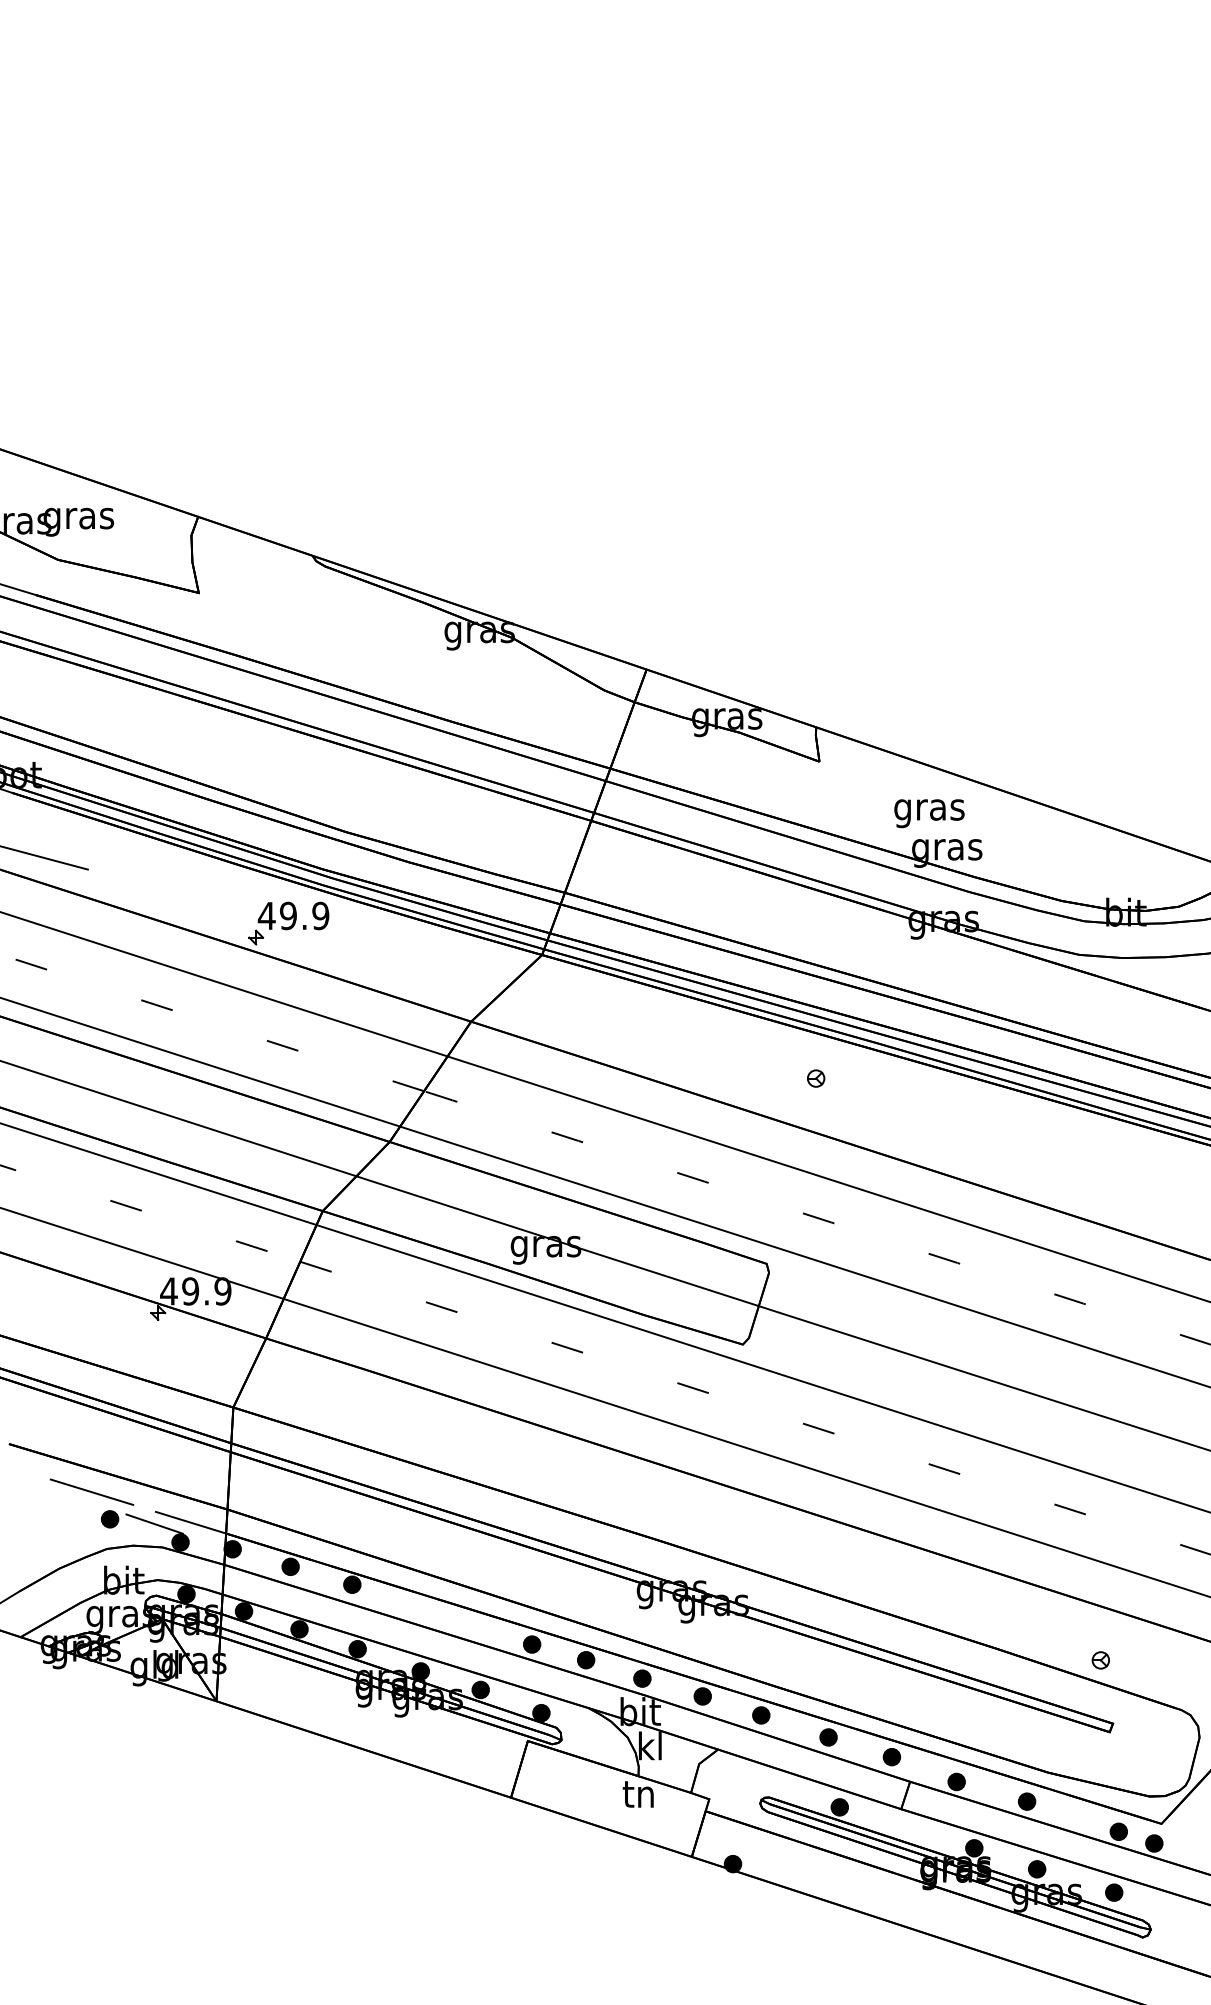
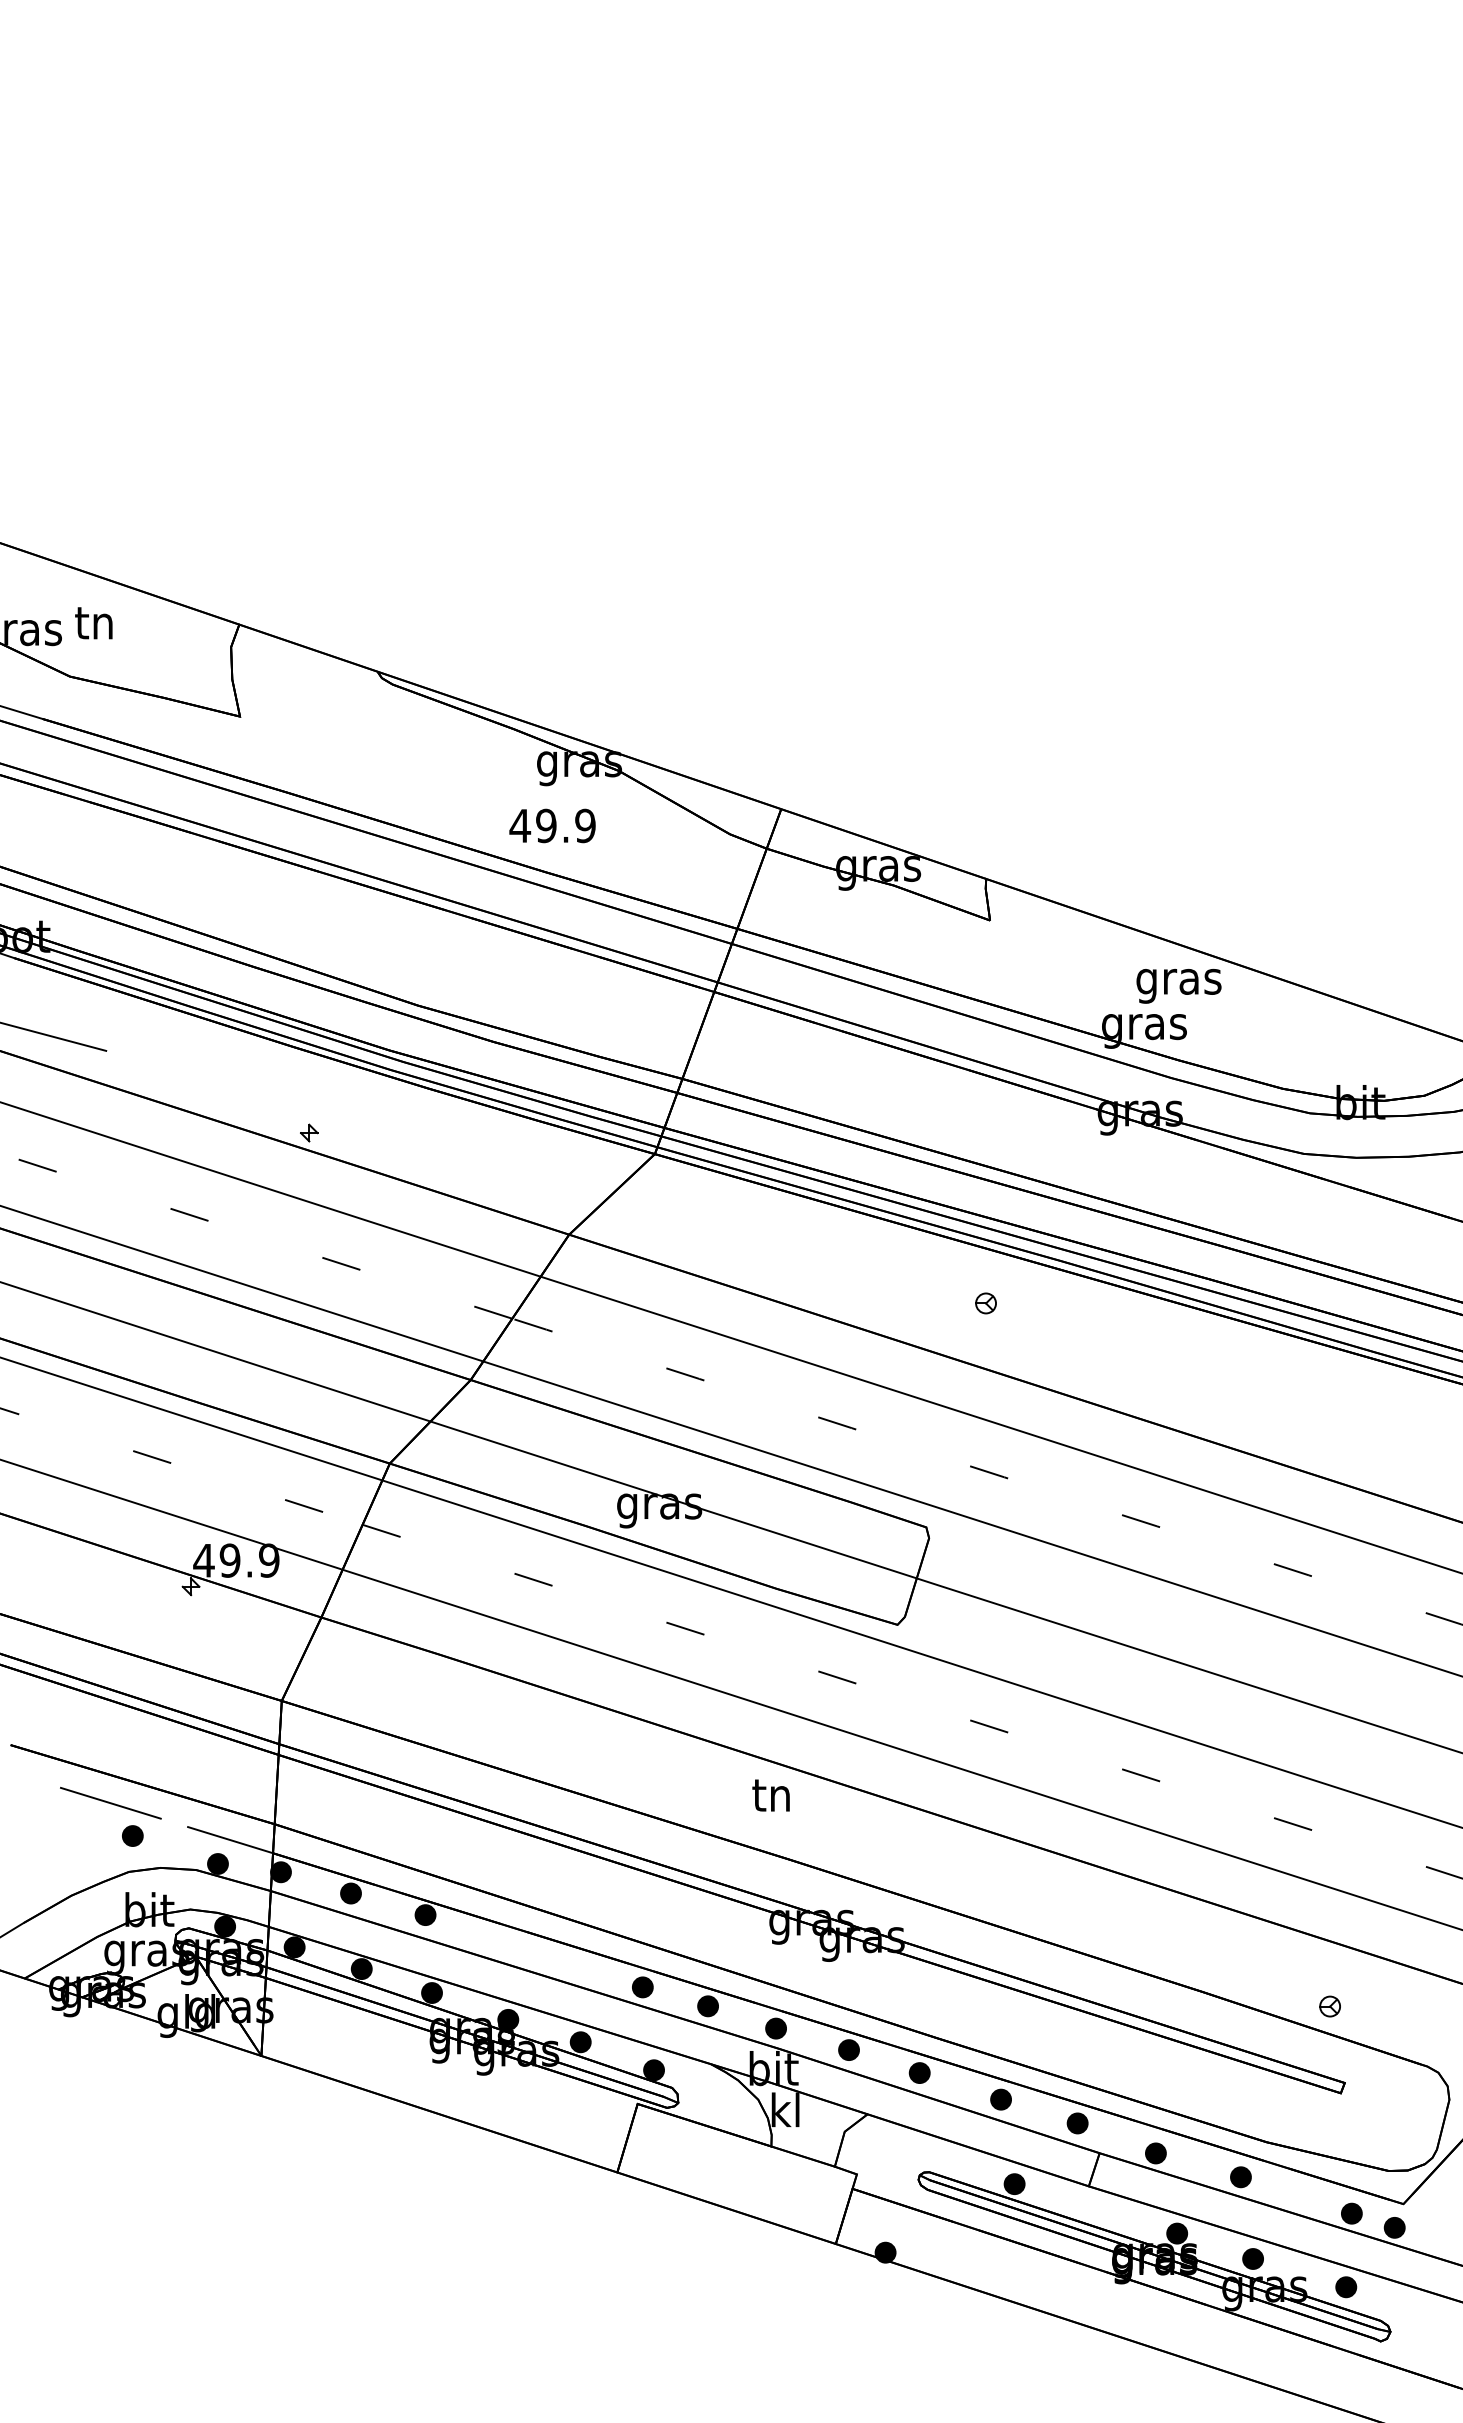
text: (78, 519) -> (94, 627), gras -> tn
text: (929, 813) -> (1178, 986), moved
text: (293, 915) -> (552, 825), moved
line: (154, 1523) -> (186, 1841), removed
text: (637, 1794) -> (770, 1795), moved

